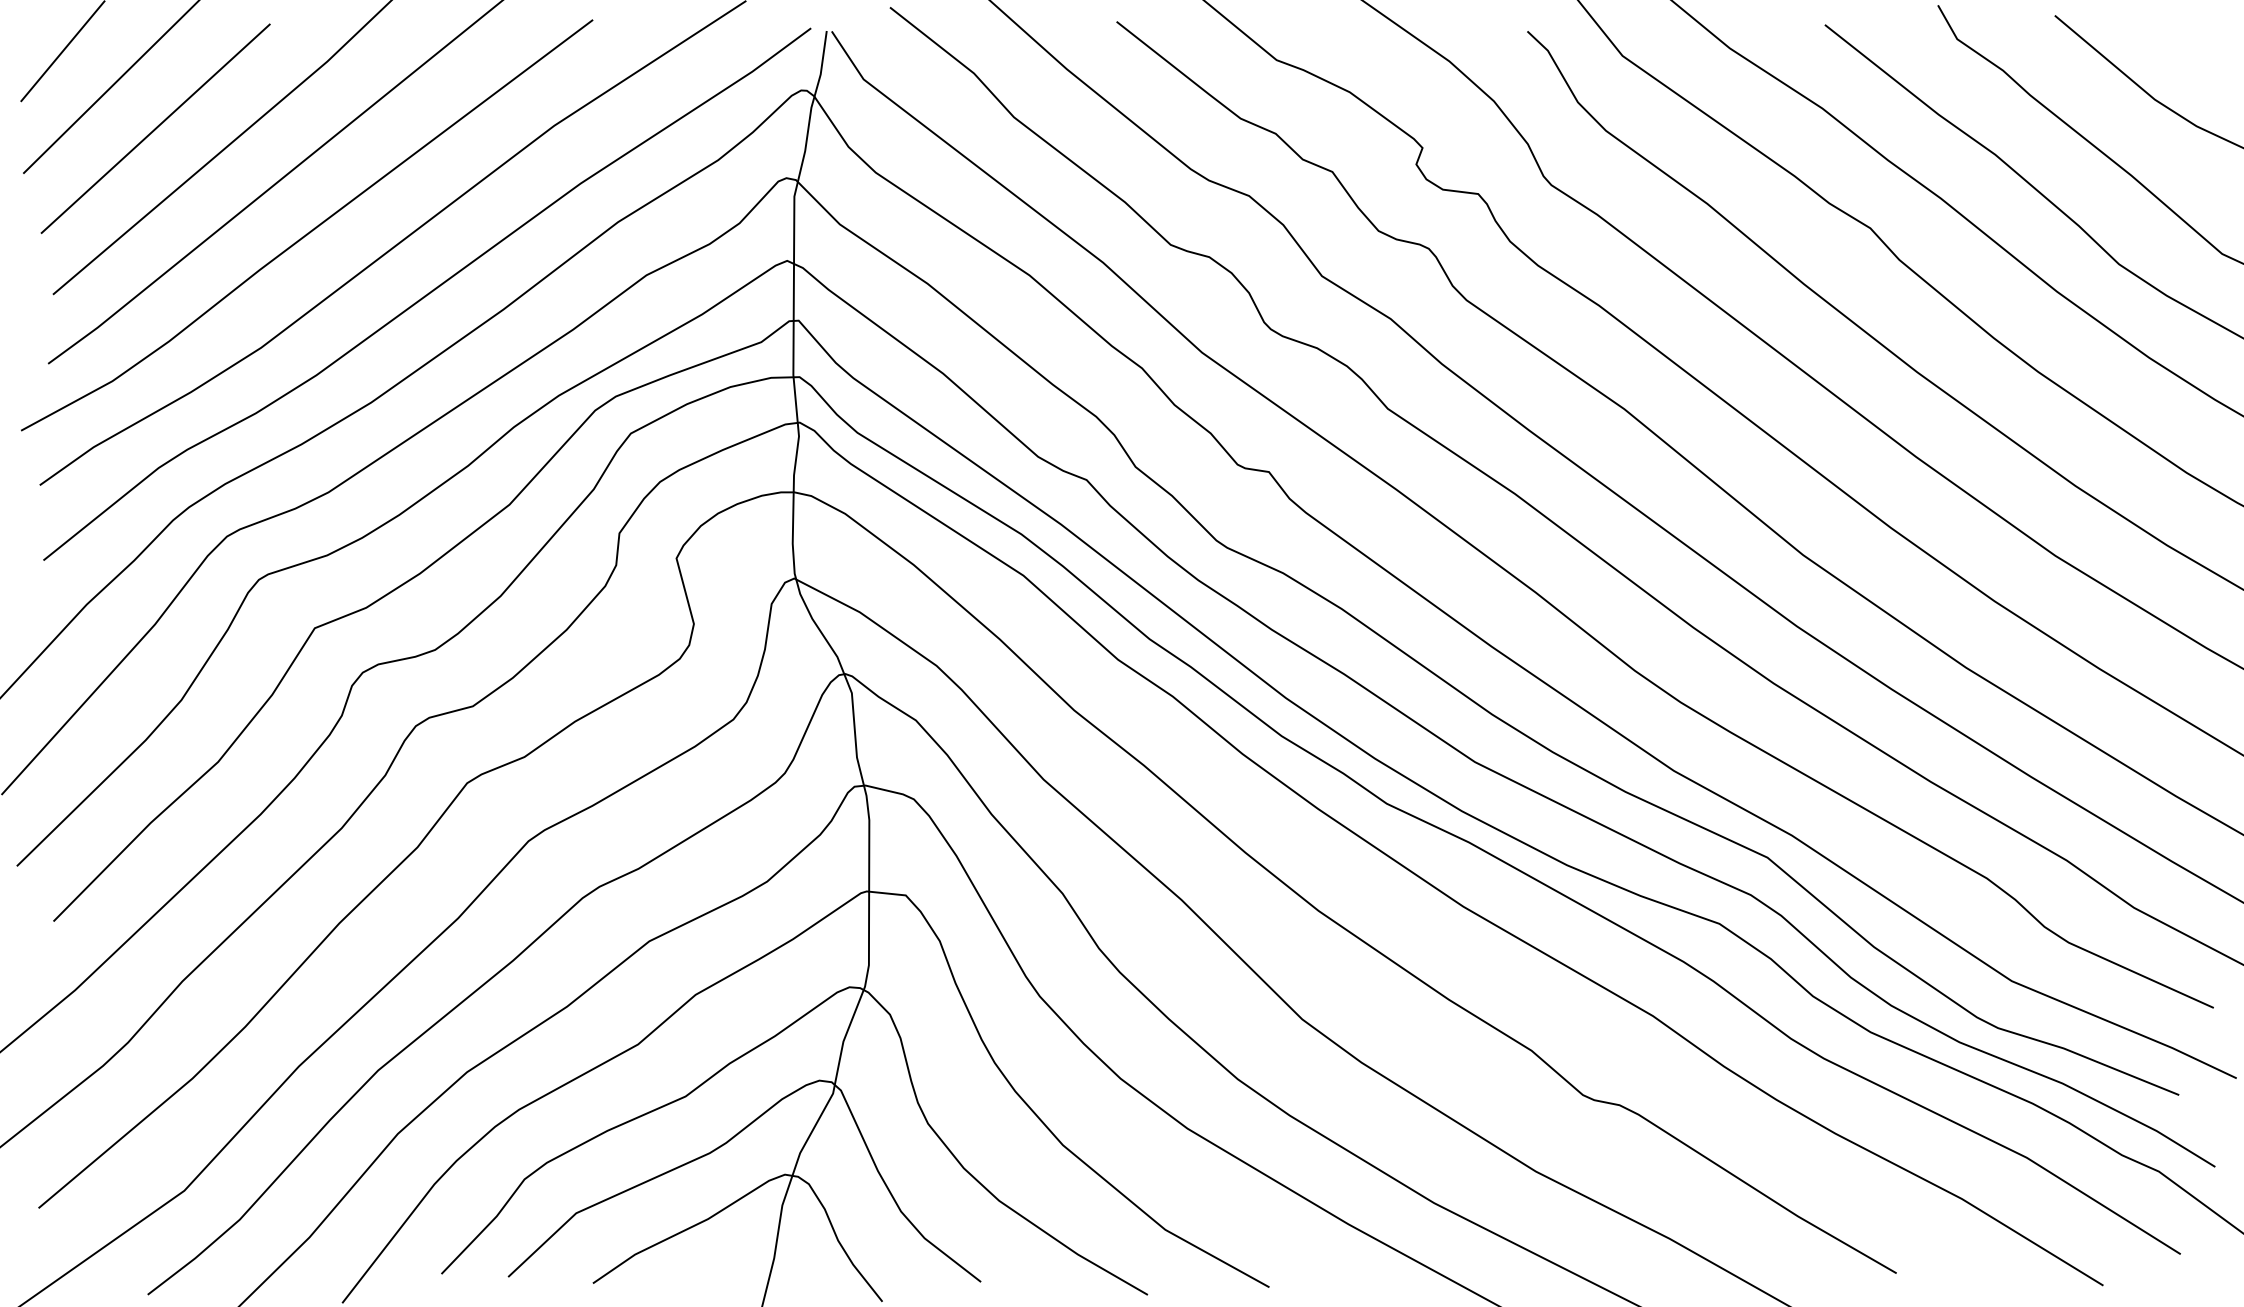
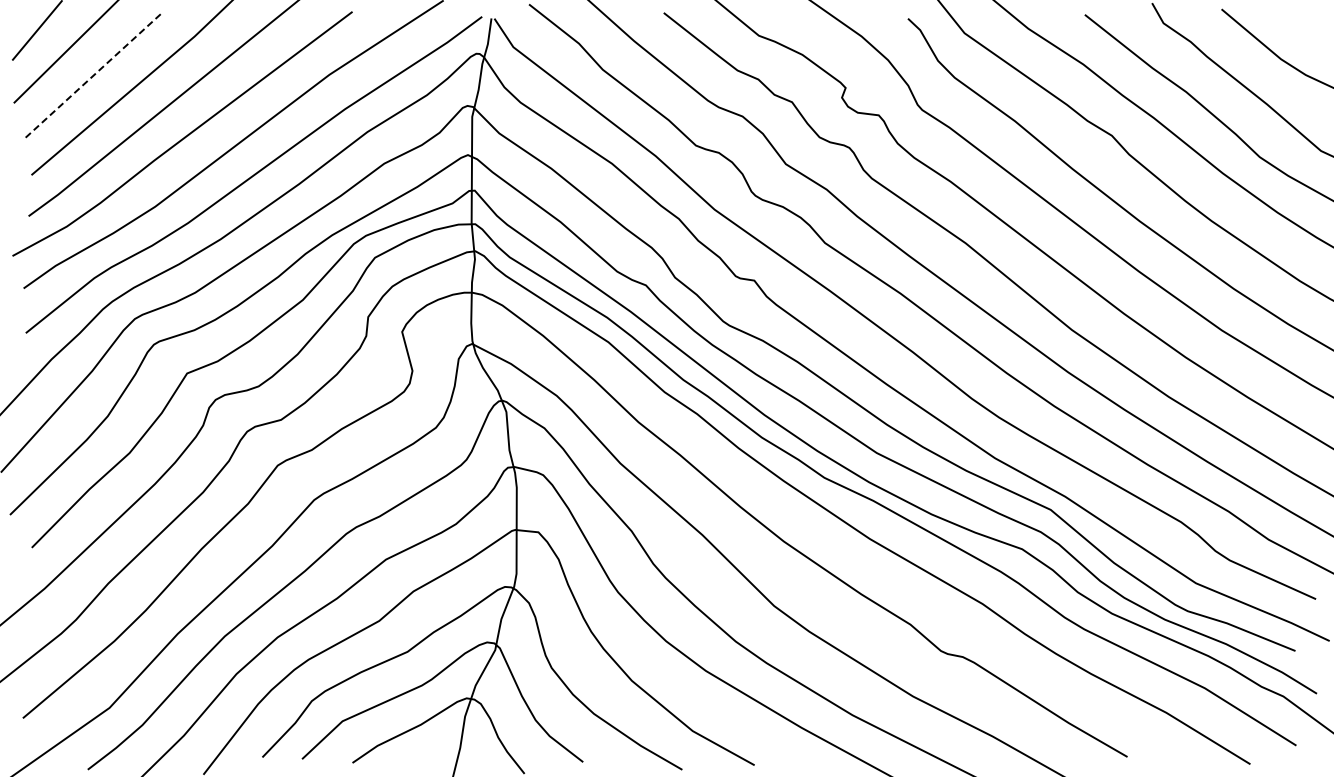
line: (155, 128) -> (92, 76), solid -> dashed

